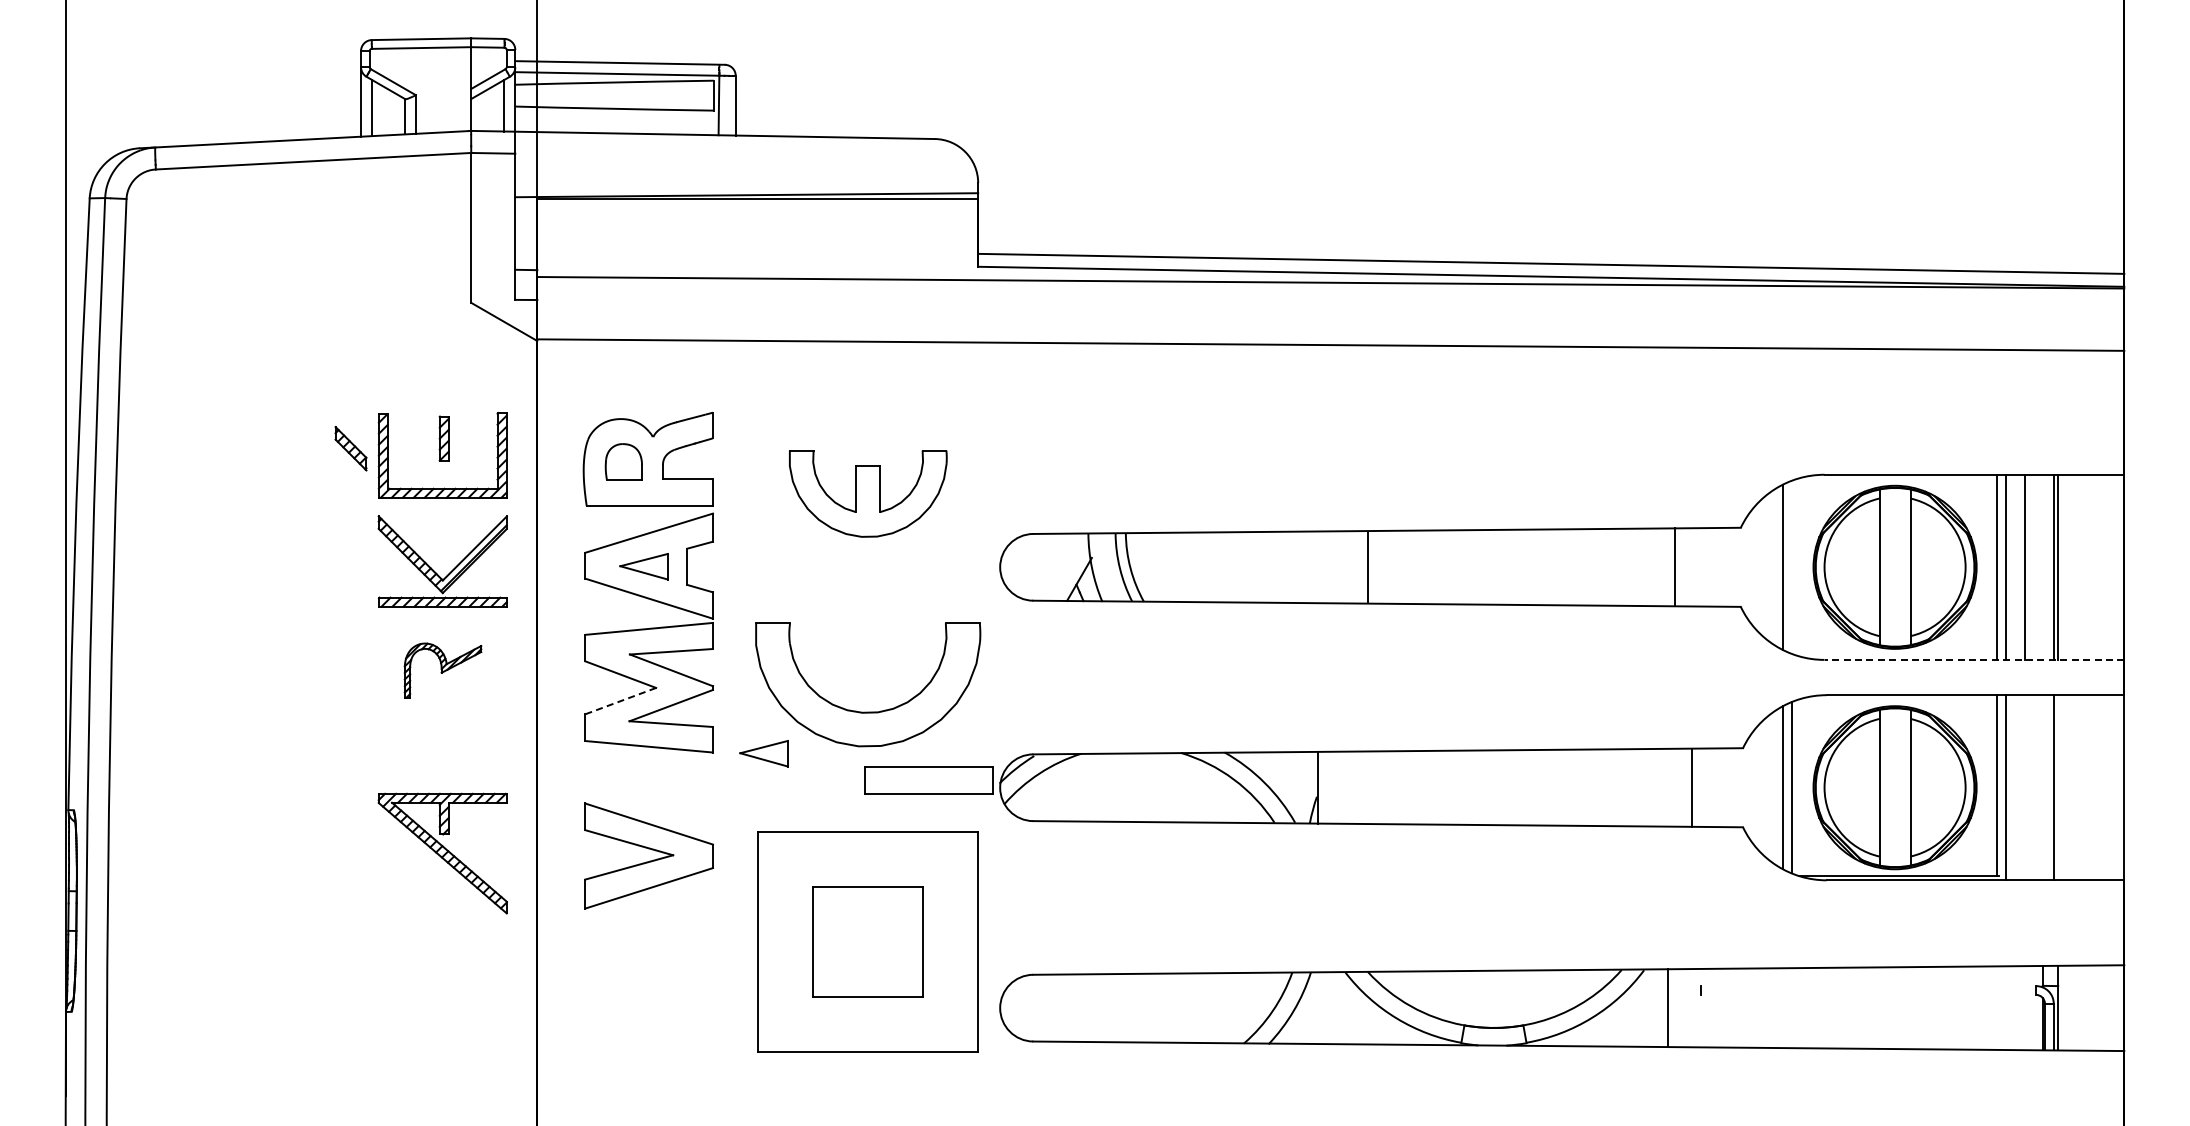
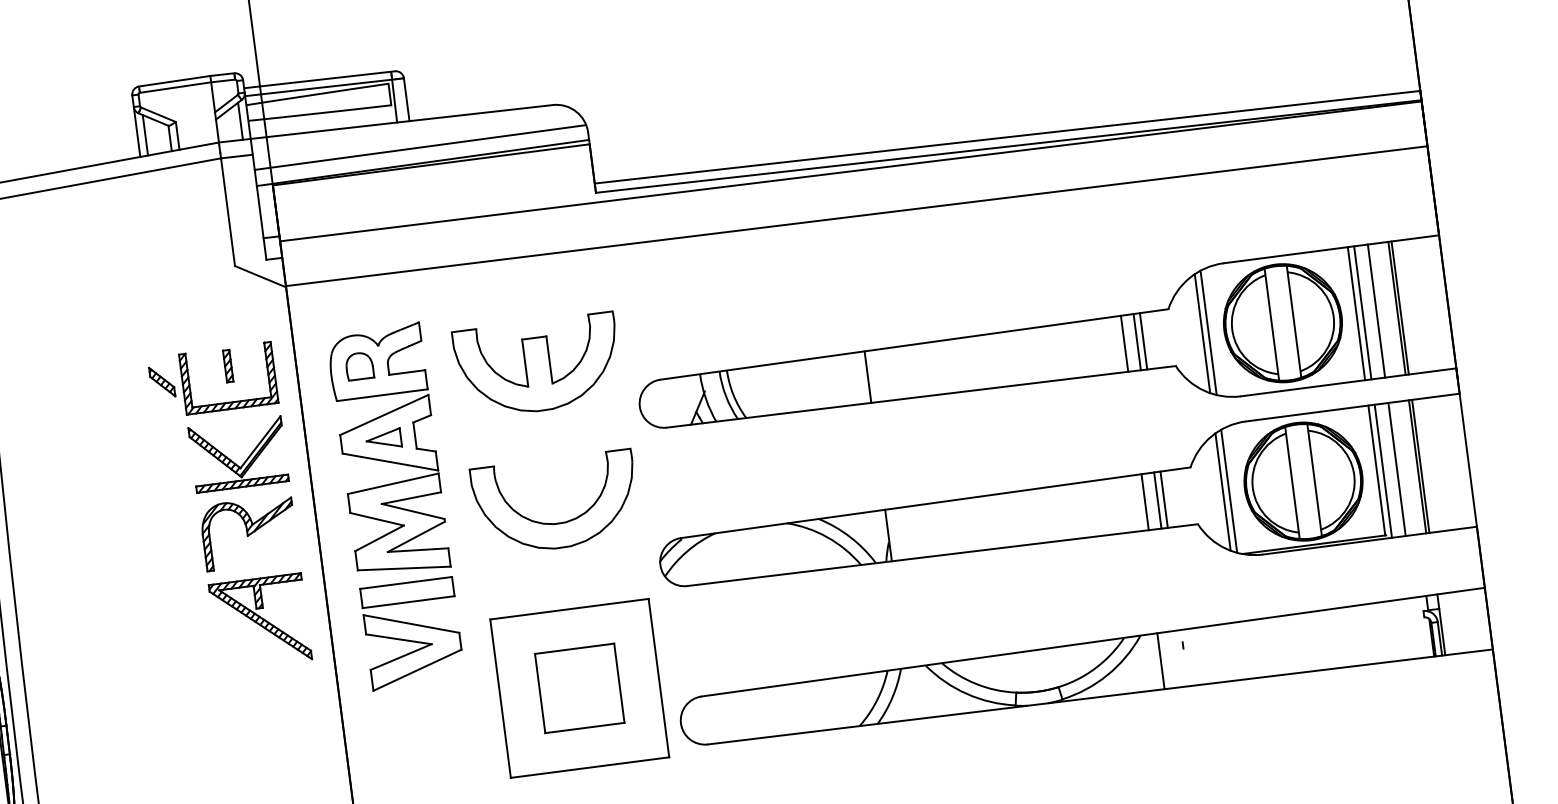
line: (745, 173) -> (420, 147), added
part: (868, 493) -> (538, 365), size x1.43
line: (1791, 566) -> (1208, 332), added
line: (1367, 567) -> (867, 377), moved
line: (1692, 567) -> (1137, 342), added
line: (1701, 567) -> (1143, 341), added
line: (1974, 659) -> (1348, 382), dashed -> solid
part: (442, 670) -> (248, 532), size x1.67
line: (620, 701) -> (379, 538), dashed -> solid
part: (763, 753) -> (487, 562), removed
part: (928, 780) -> (406, 592), moved
line: (1674, 787) -> (1145, 502), added
line: (1701, 787) -> (1164, 499), added
line: (2025, 787) -> (1397, 469), added
line: (2058, 787) -> (1420, 466), added
part: (442, 853) -> (260, 622), moved

